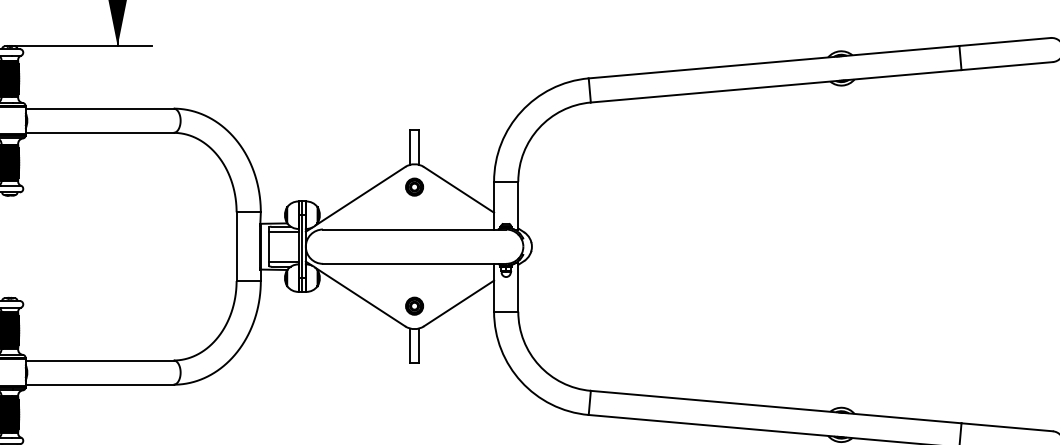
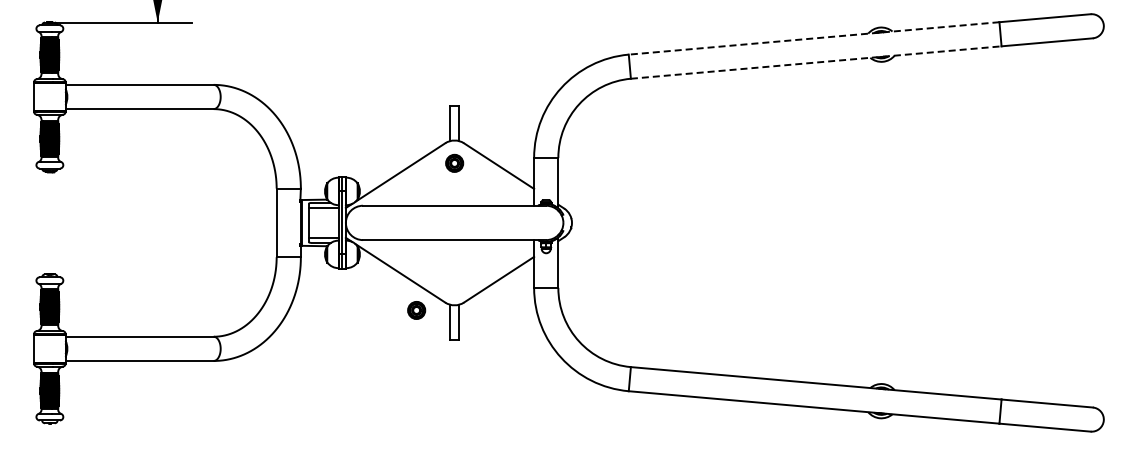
line: (773, 62) -> (813, 38), solid -> dashed
line: (776, 86) -> (816, 62), solid -> dashed
part: (414, 306) -> (416, 310), moved

